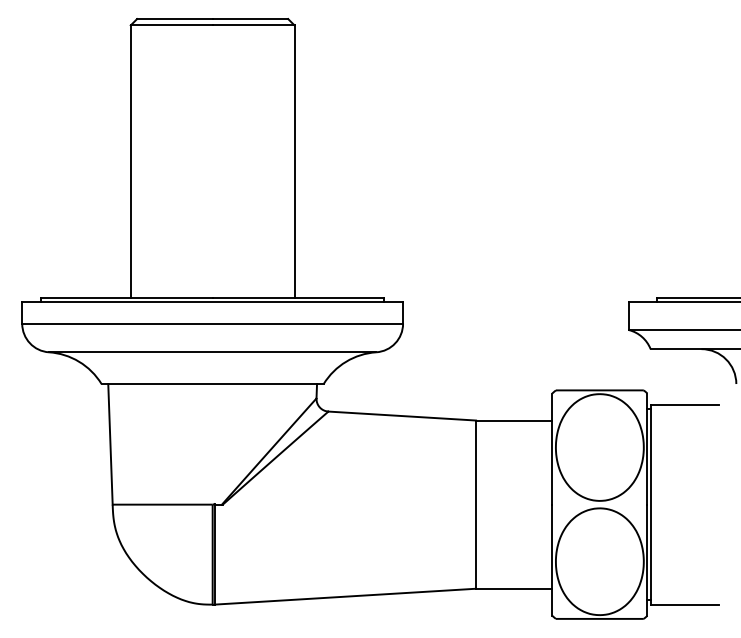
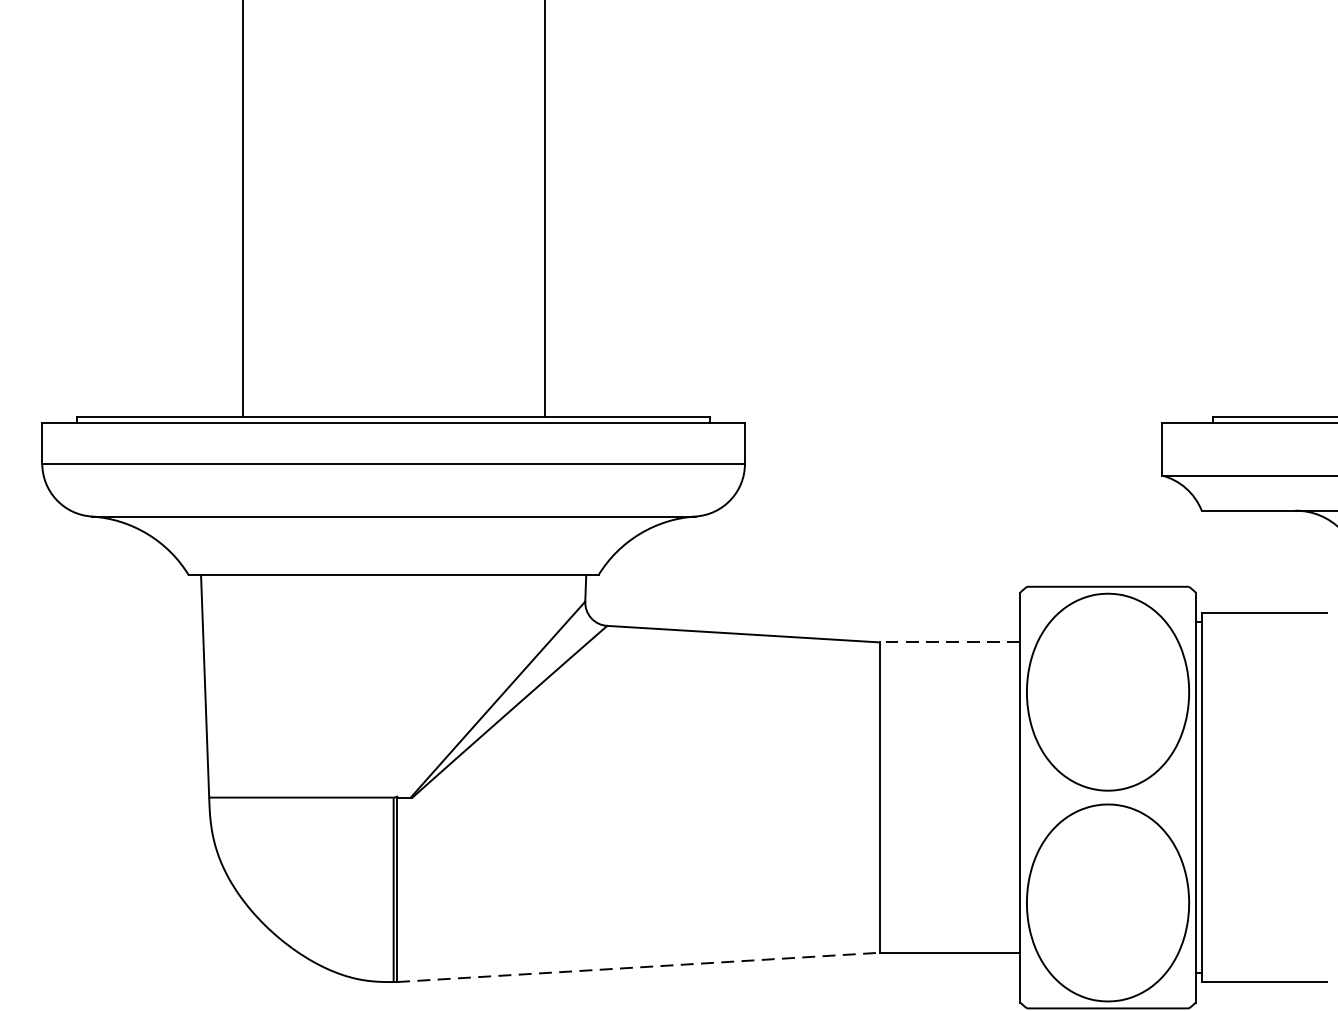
line: (513, 420) -> (948, 642), solid -> dashed
line: (345, 596) -> (638, 967), solid -> dashed

